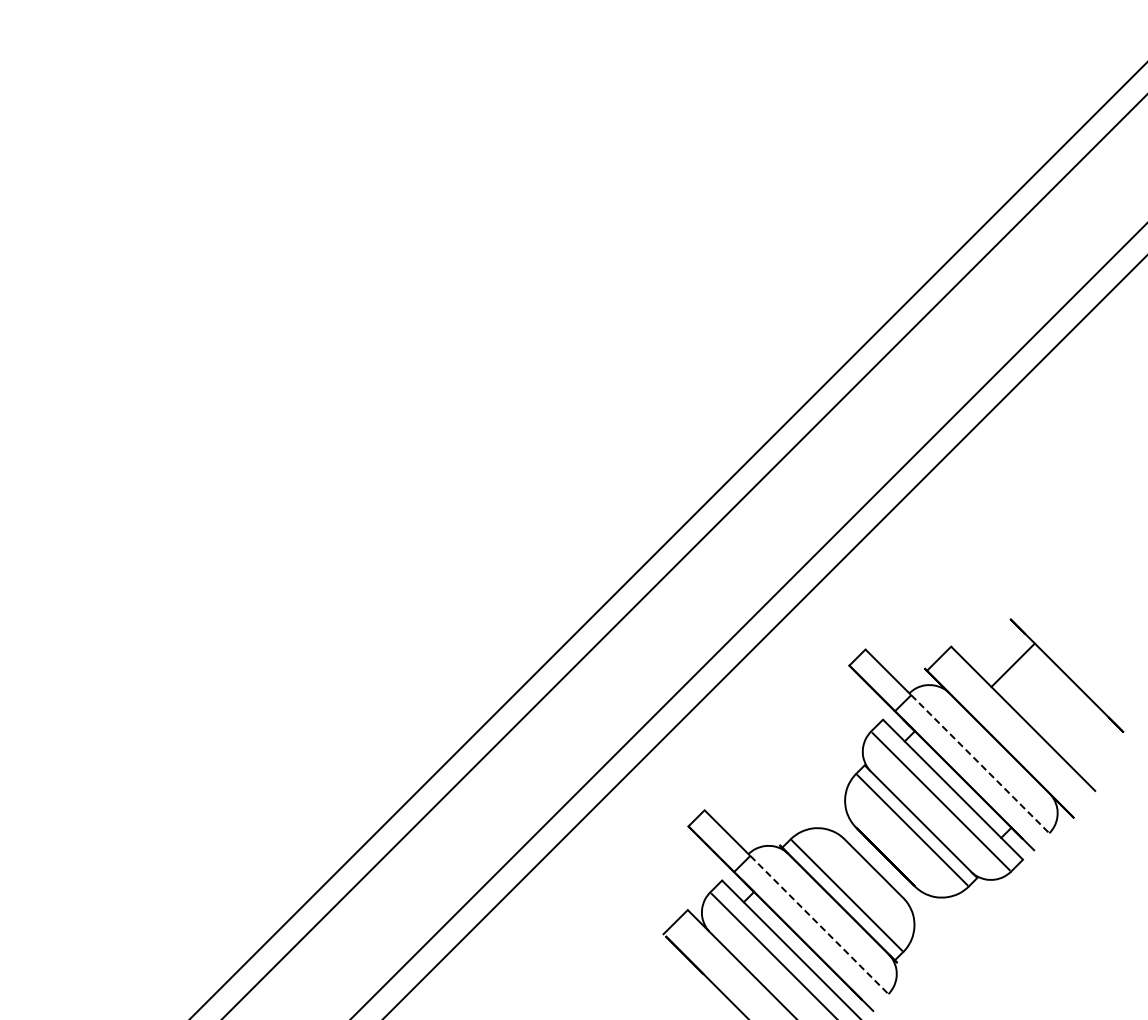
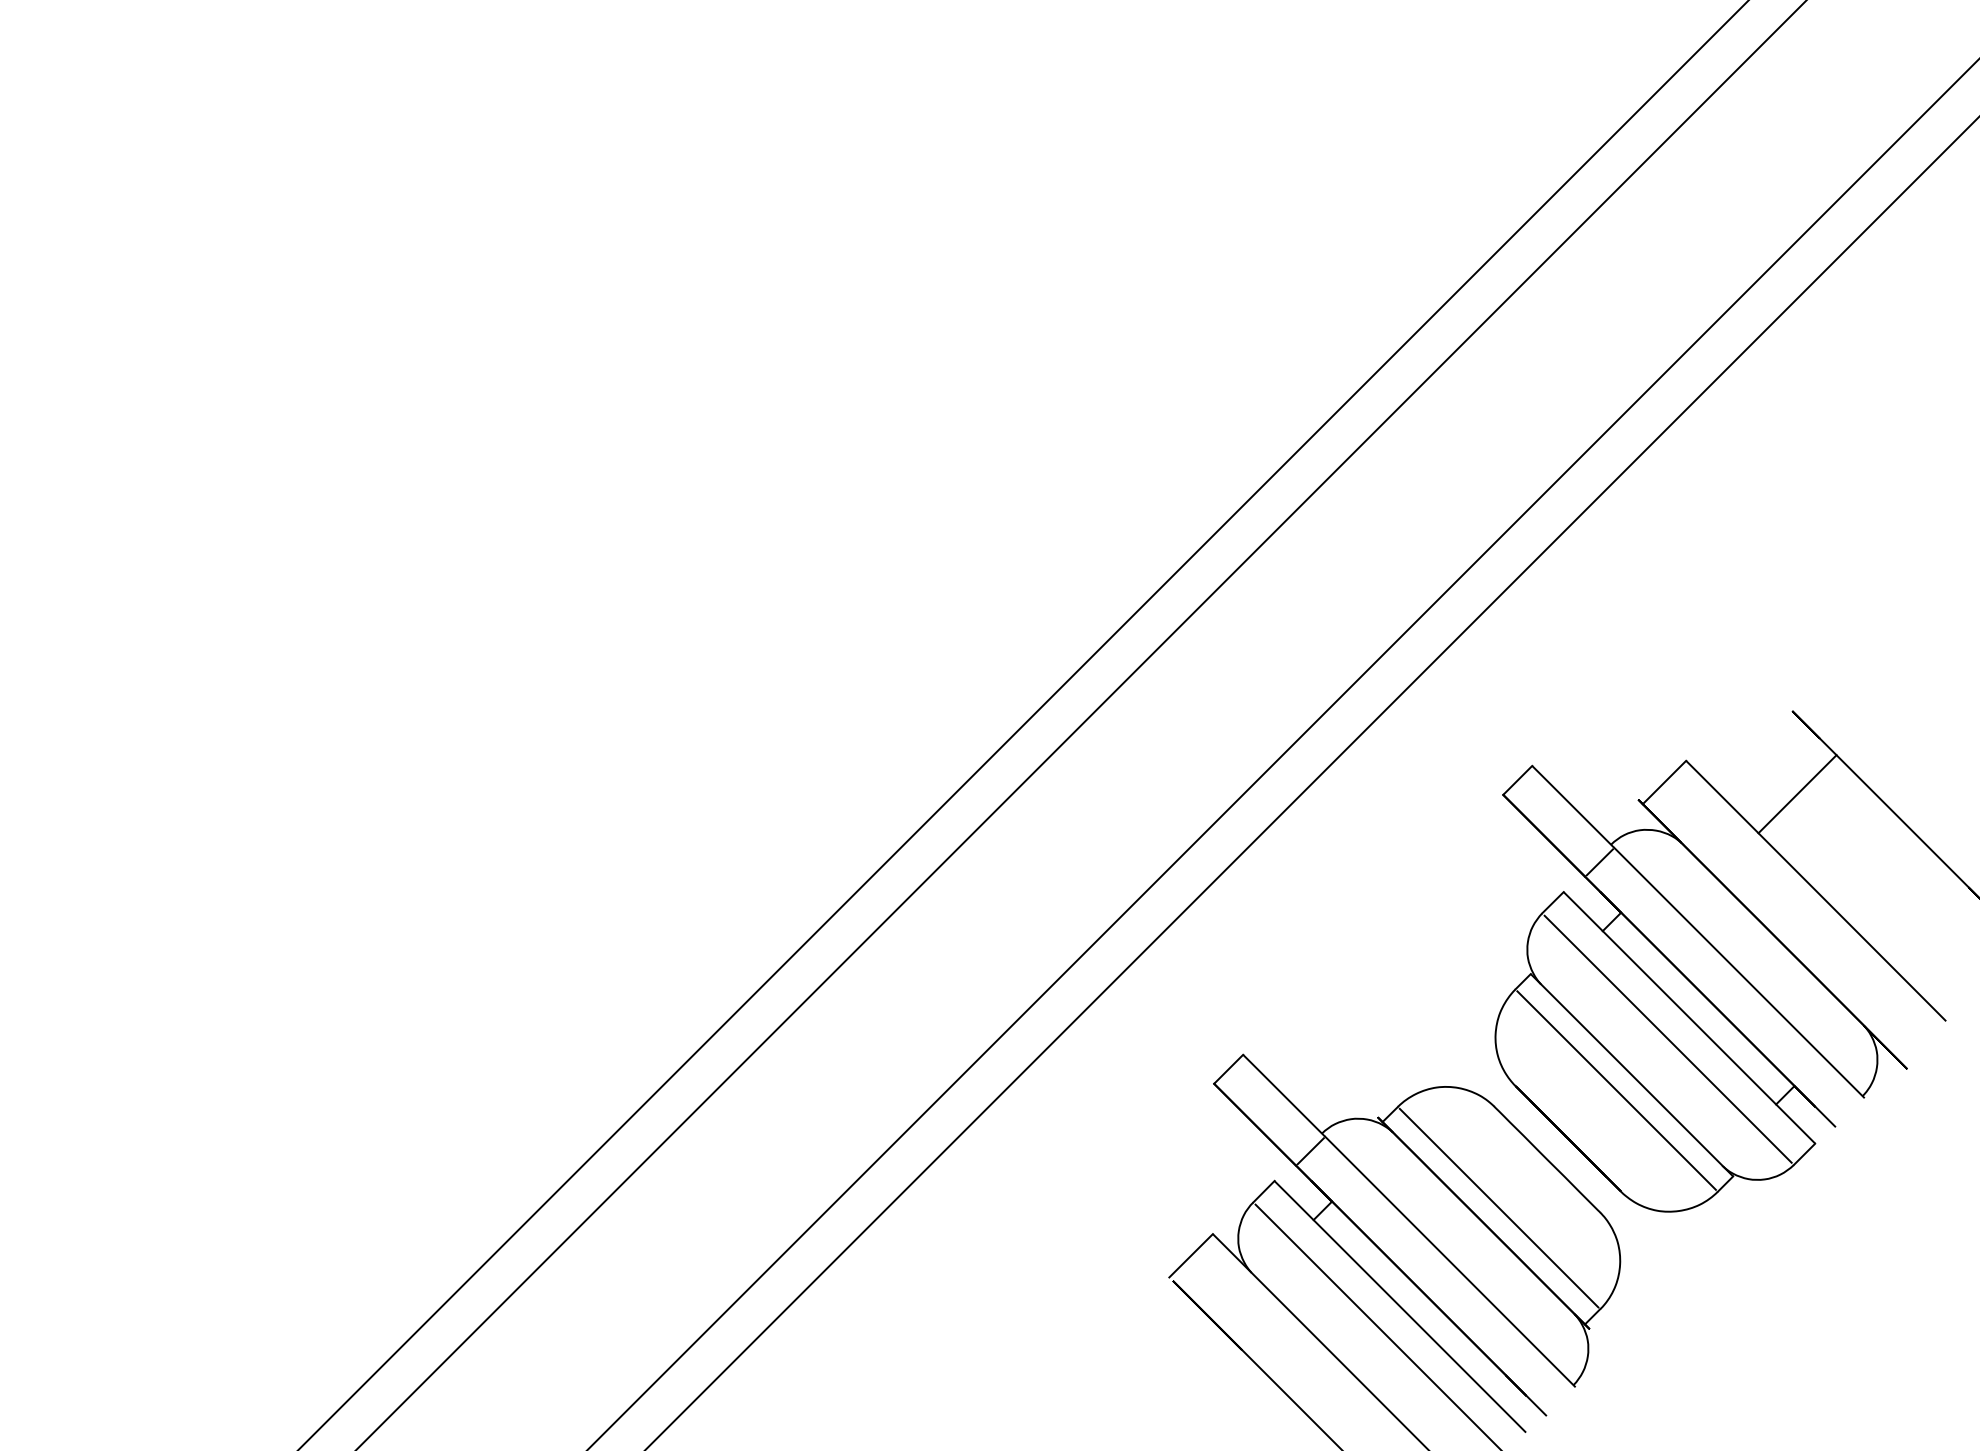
line: (981, 764) -> (1740, 972), dashed -> solid
line: (820, 925) -> (1451, 1261), dashed -> solid

